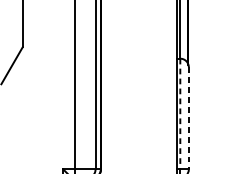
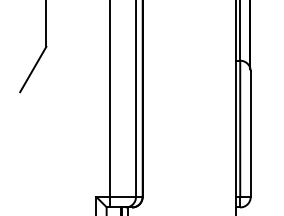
line: (180, 114) -> (240, 129), dashed -> solid
line: (188, 118) -> (250, 134), dashed -> solid

